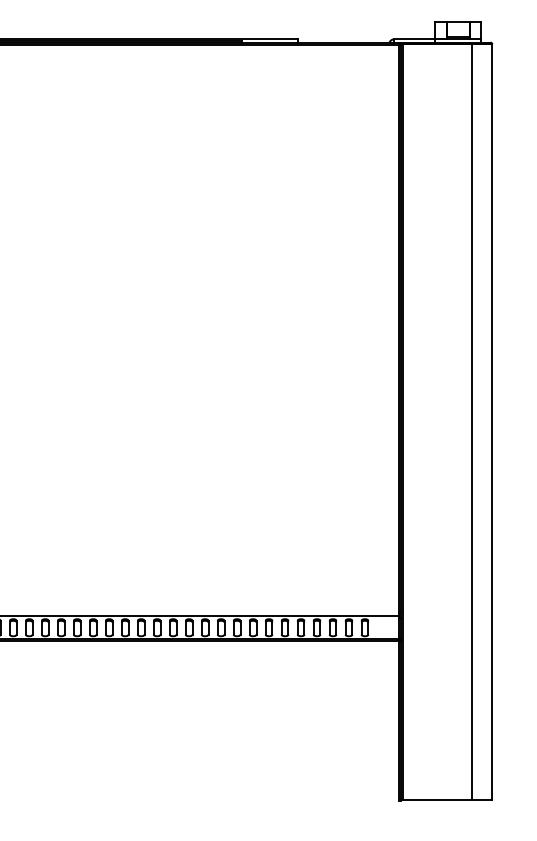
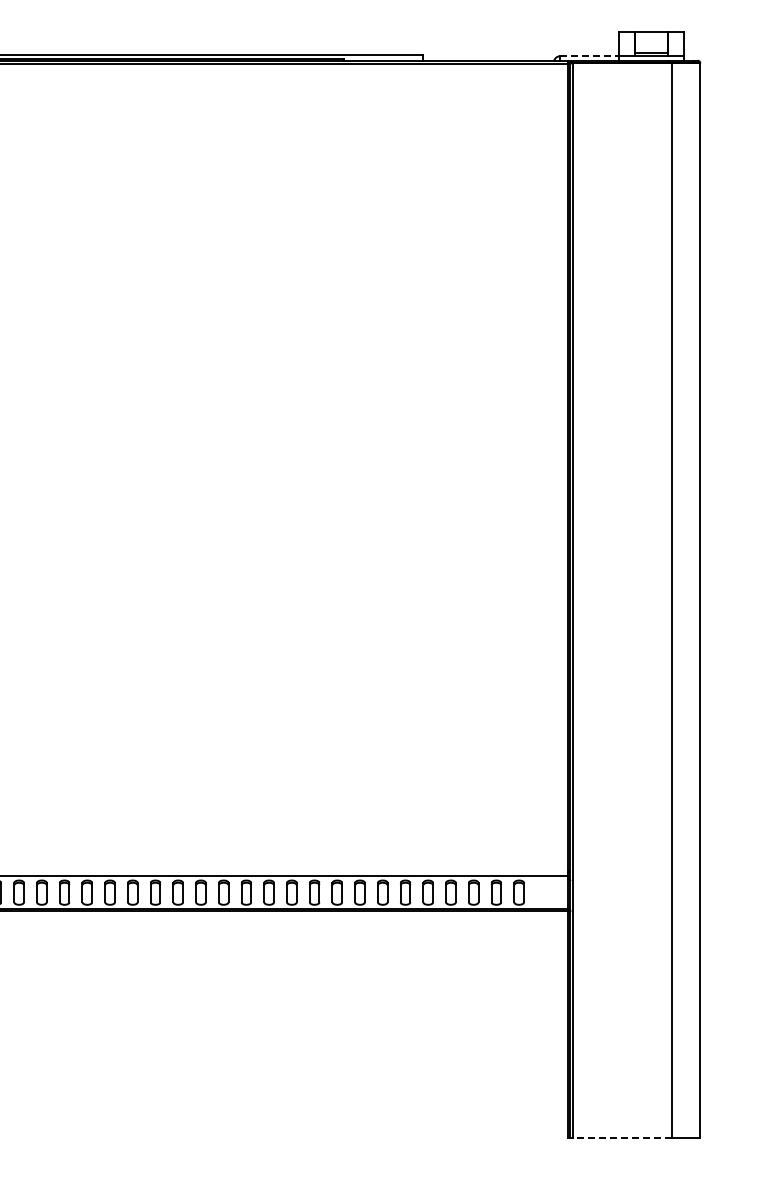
line: (415, 39) -> (590, 56), solid -> dashed
line: (436, 799) -> (621, 1137), solid -> dashed

